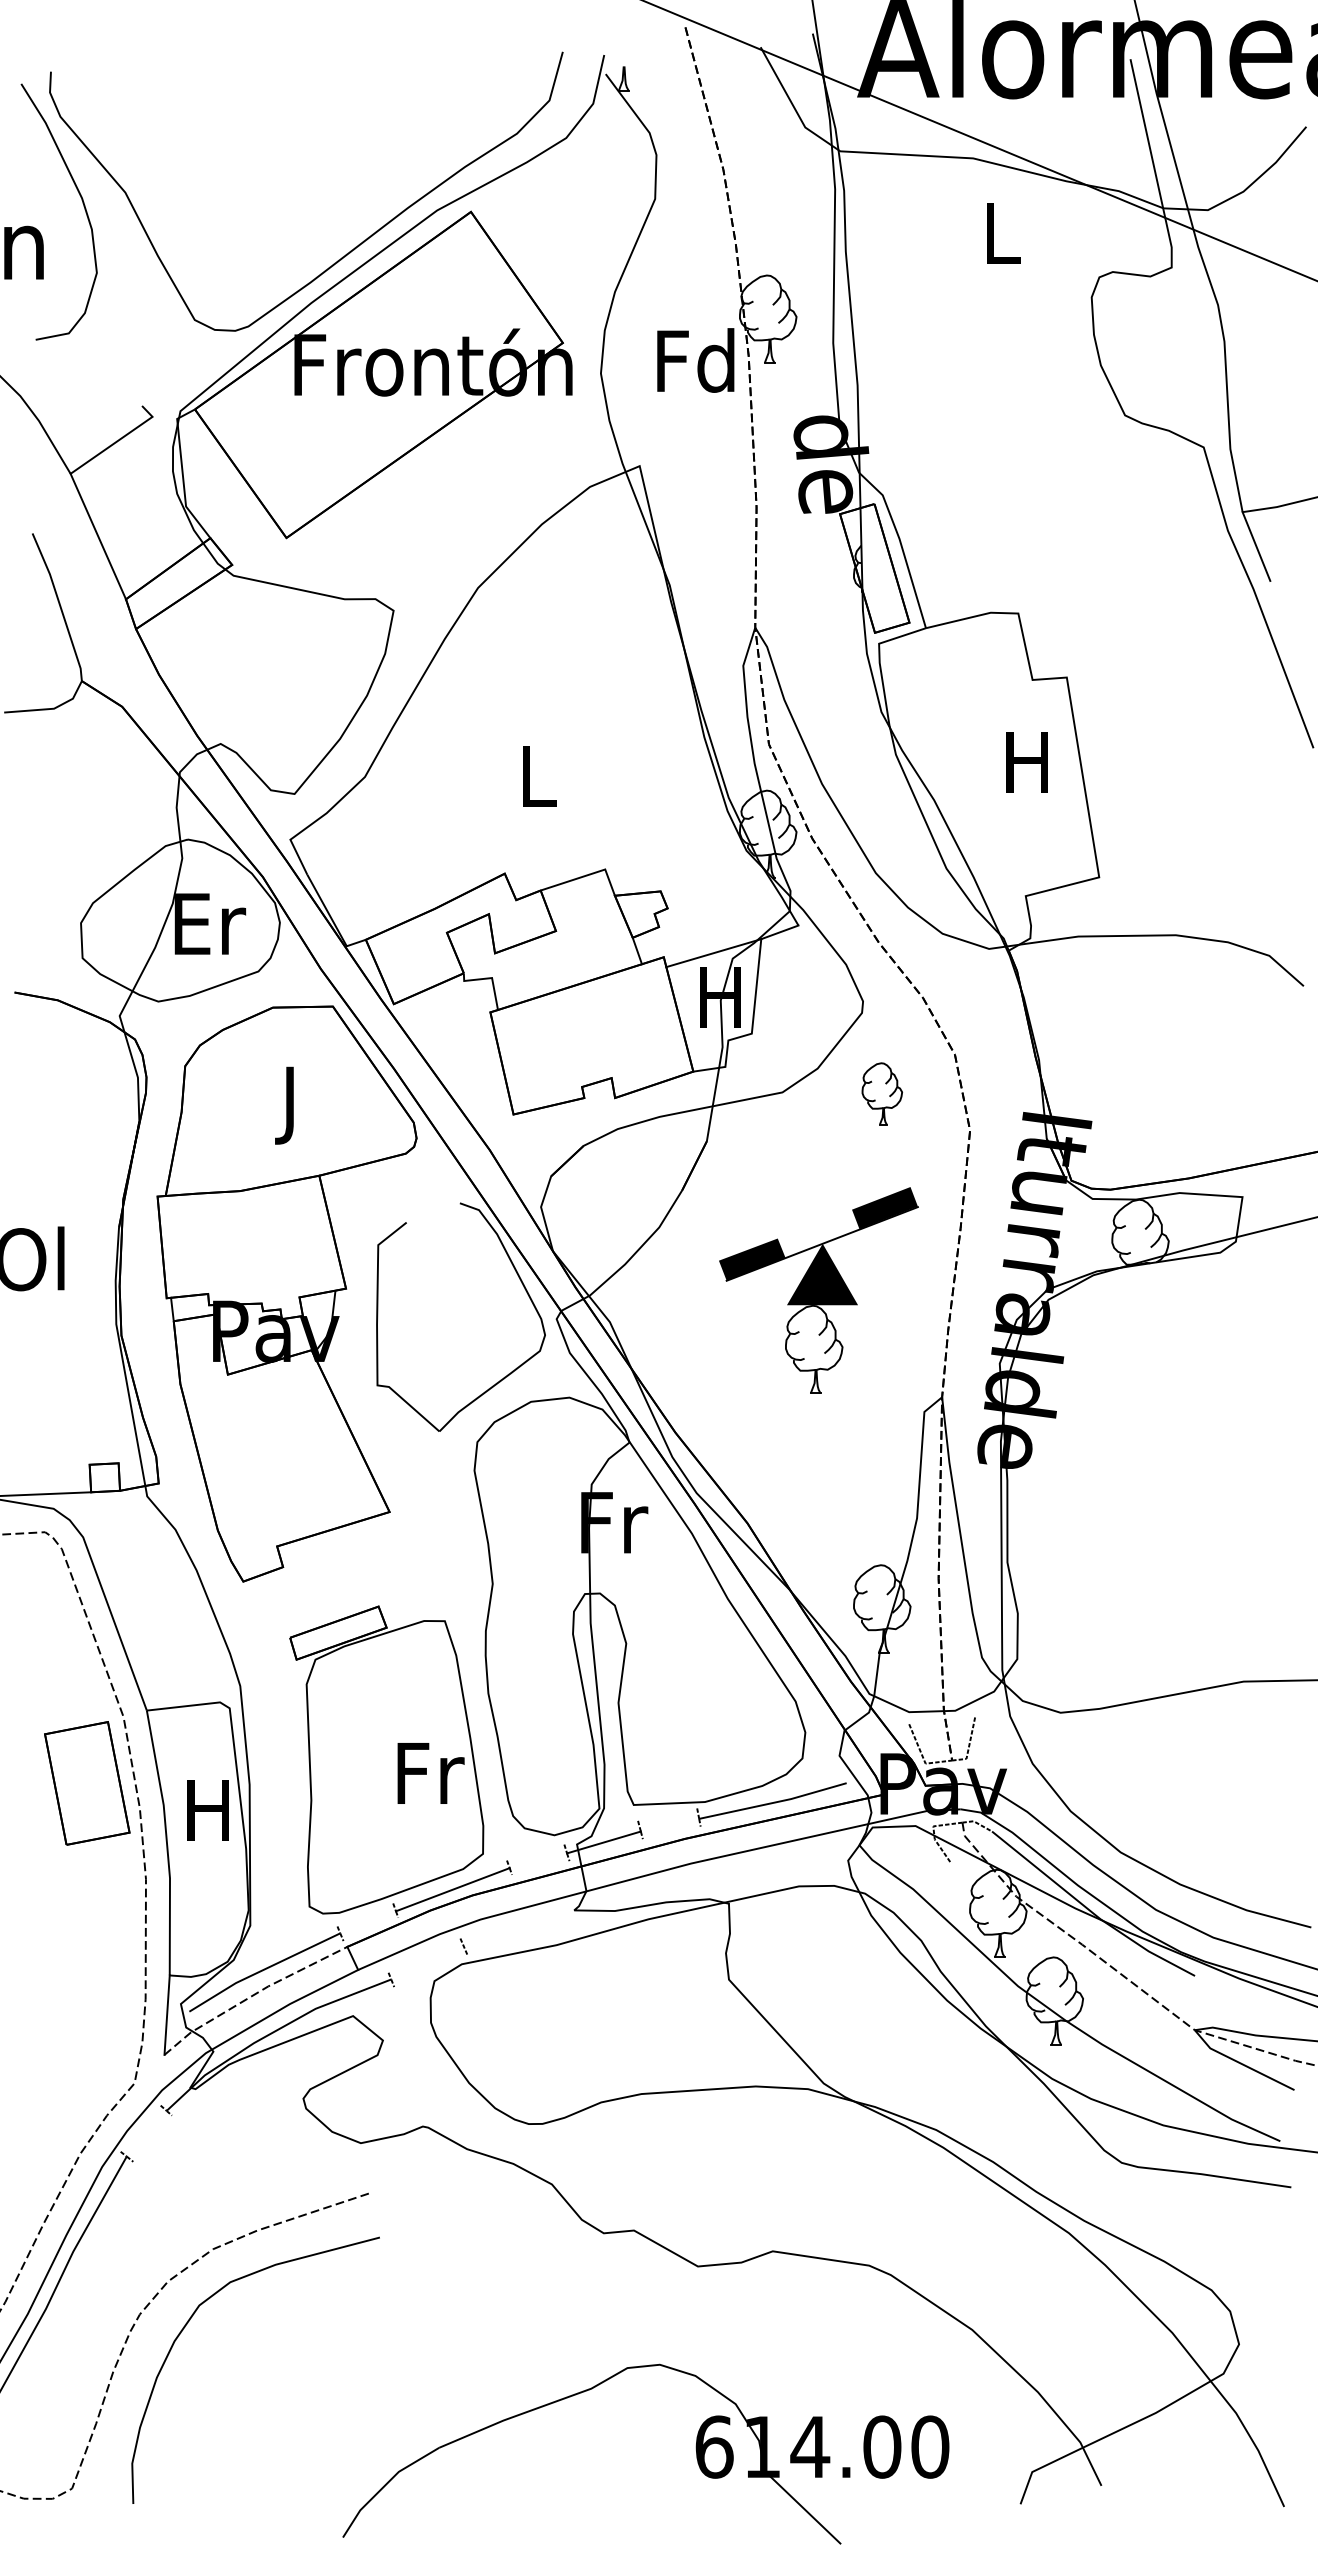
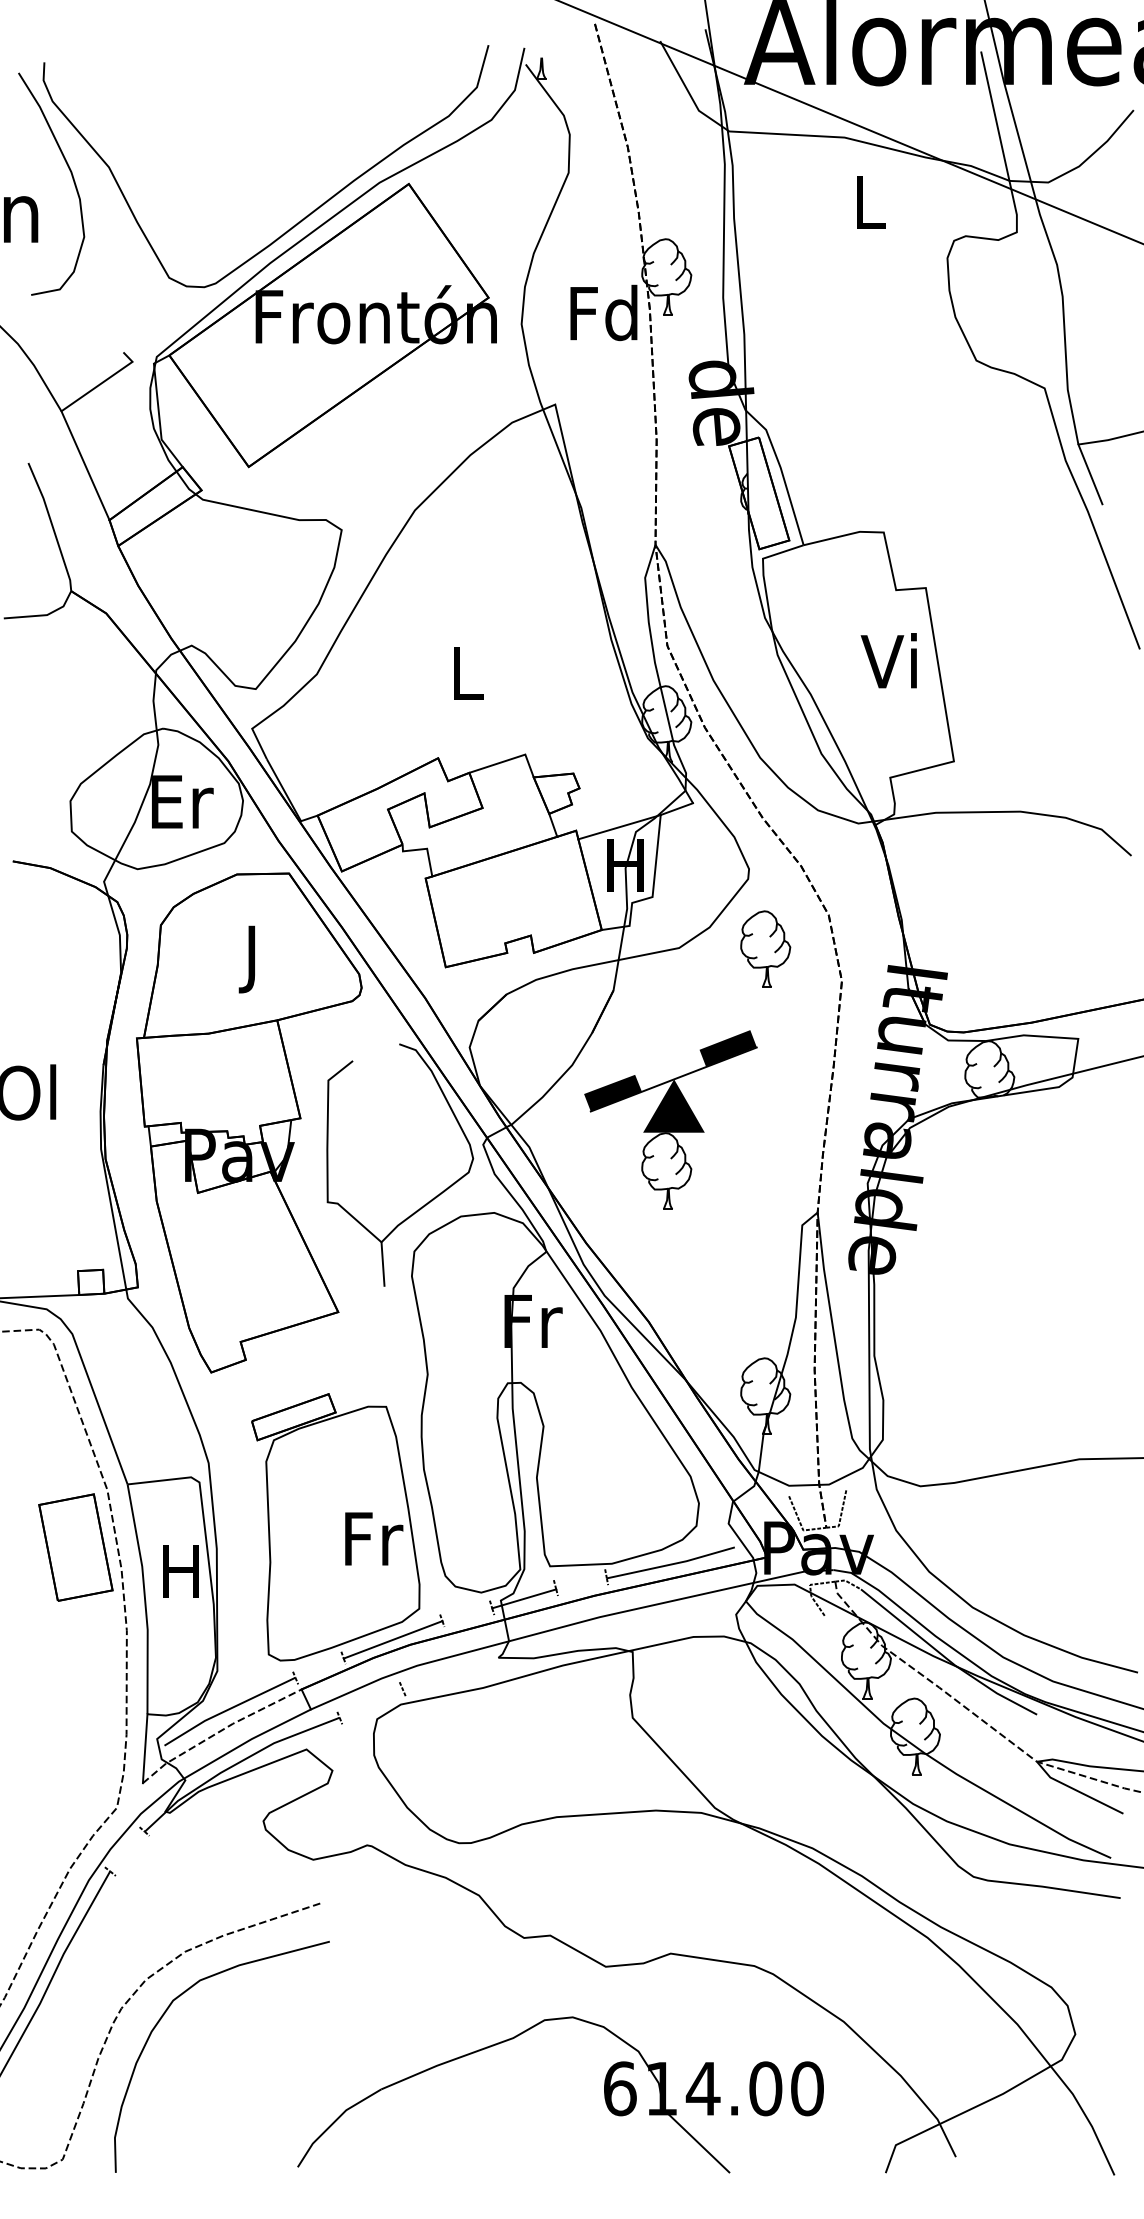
text: (1023, 760) -> (888, 660), H -> Vi
part: (882, 1093) -> (765, 948), size x1.43
part: (818, 1290) -> (670, 1119), moved
line: (440, 1456) -> (382, 1263), added
part: (695, 2448) -> (603, 2090), moved

